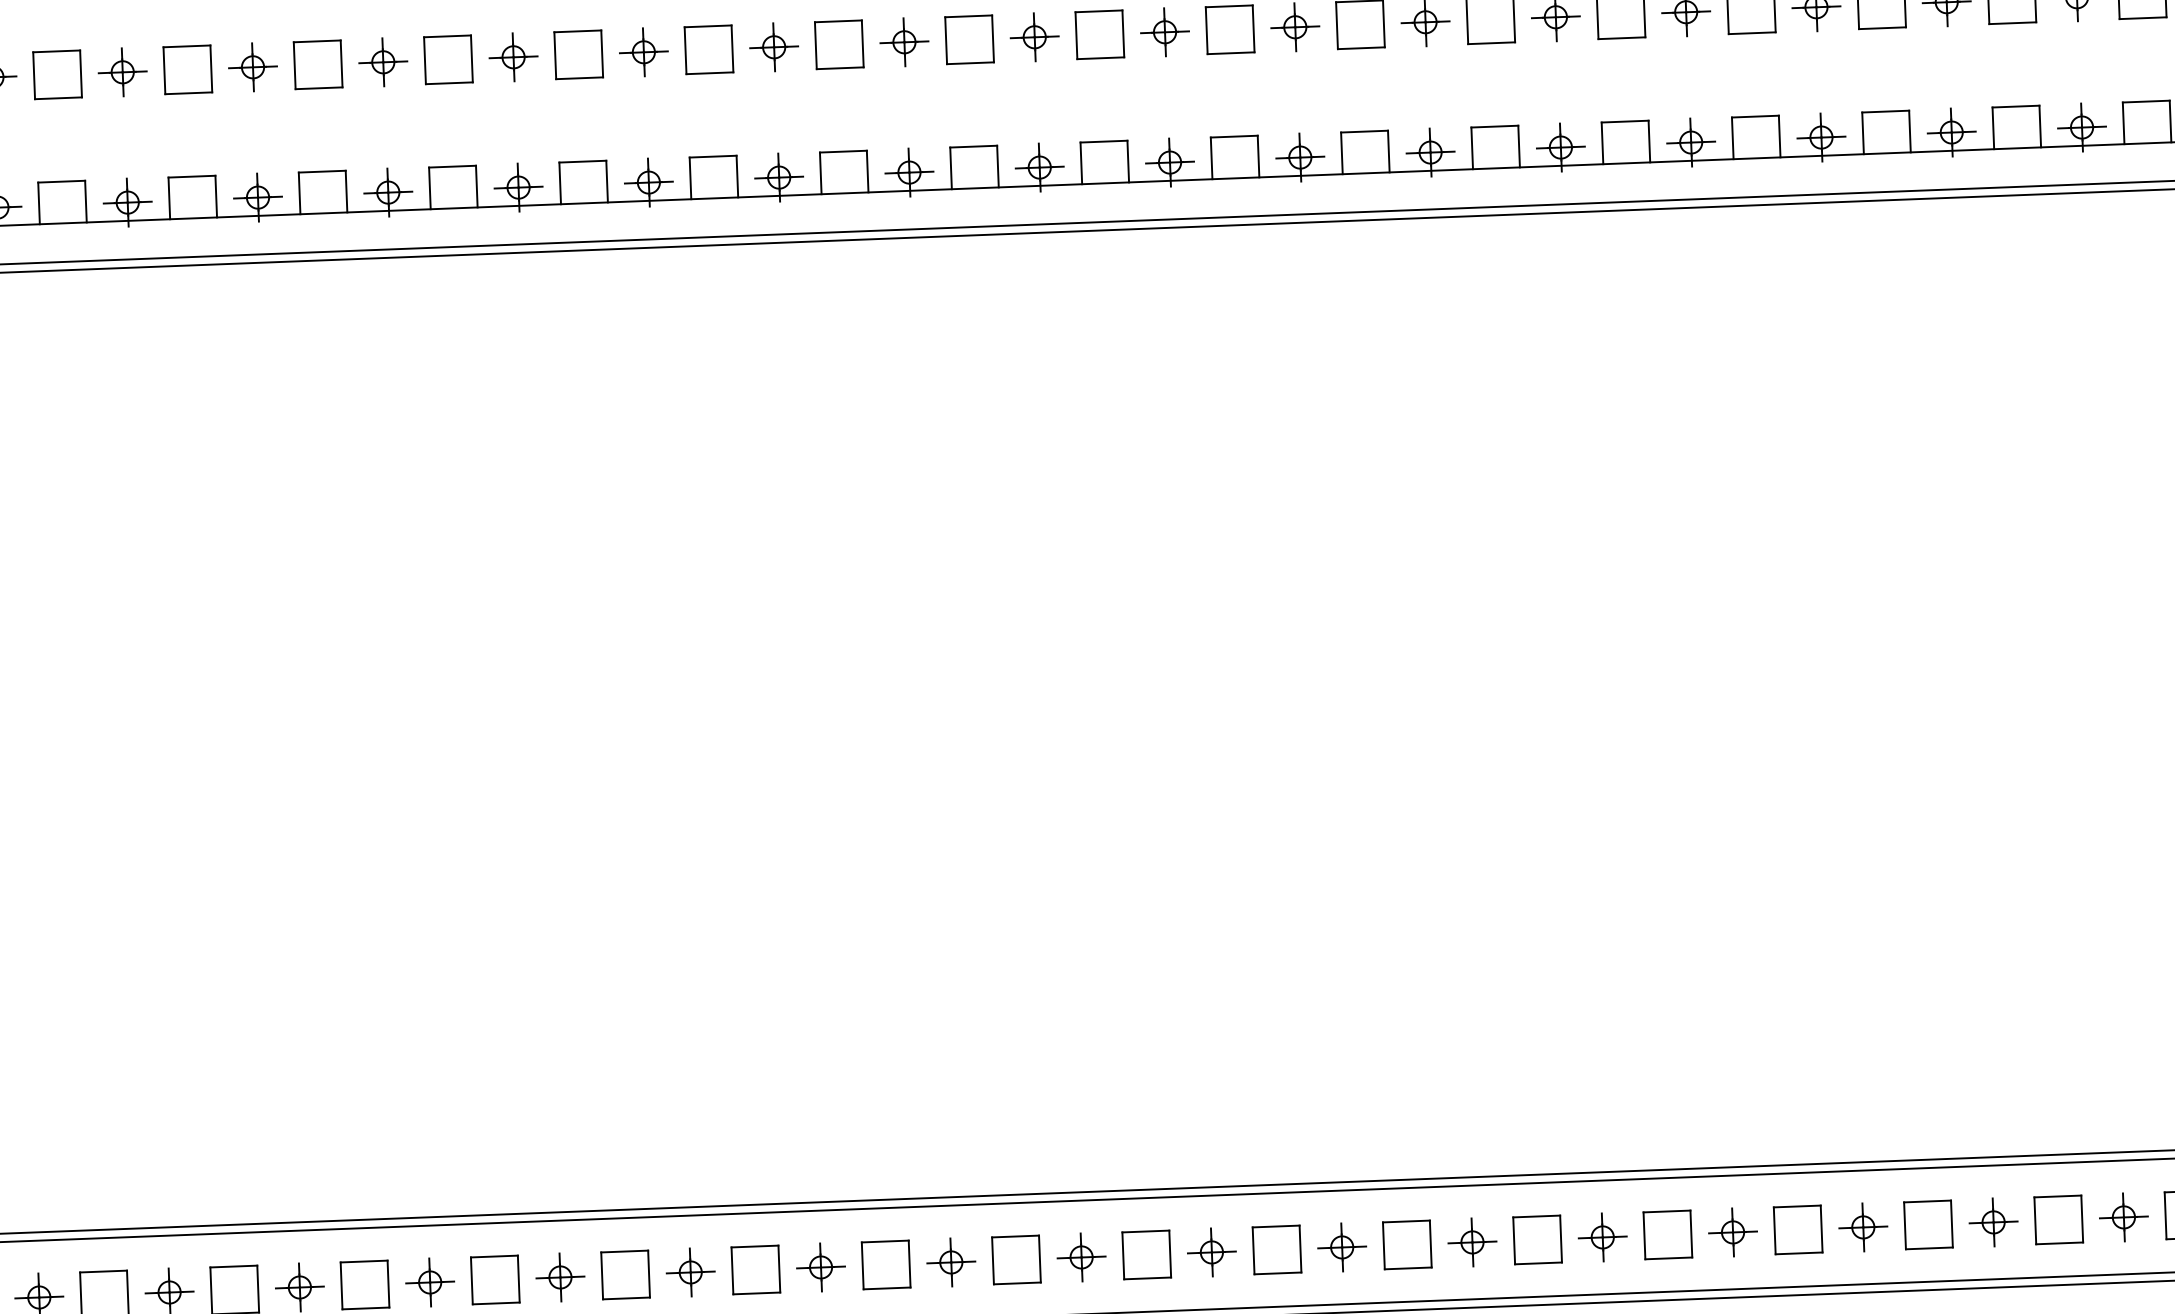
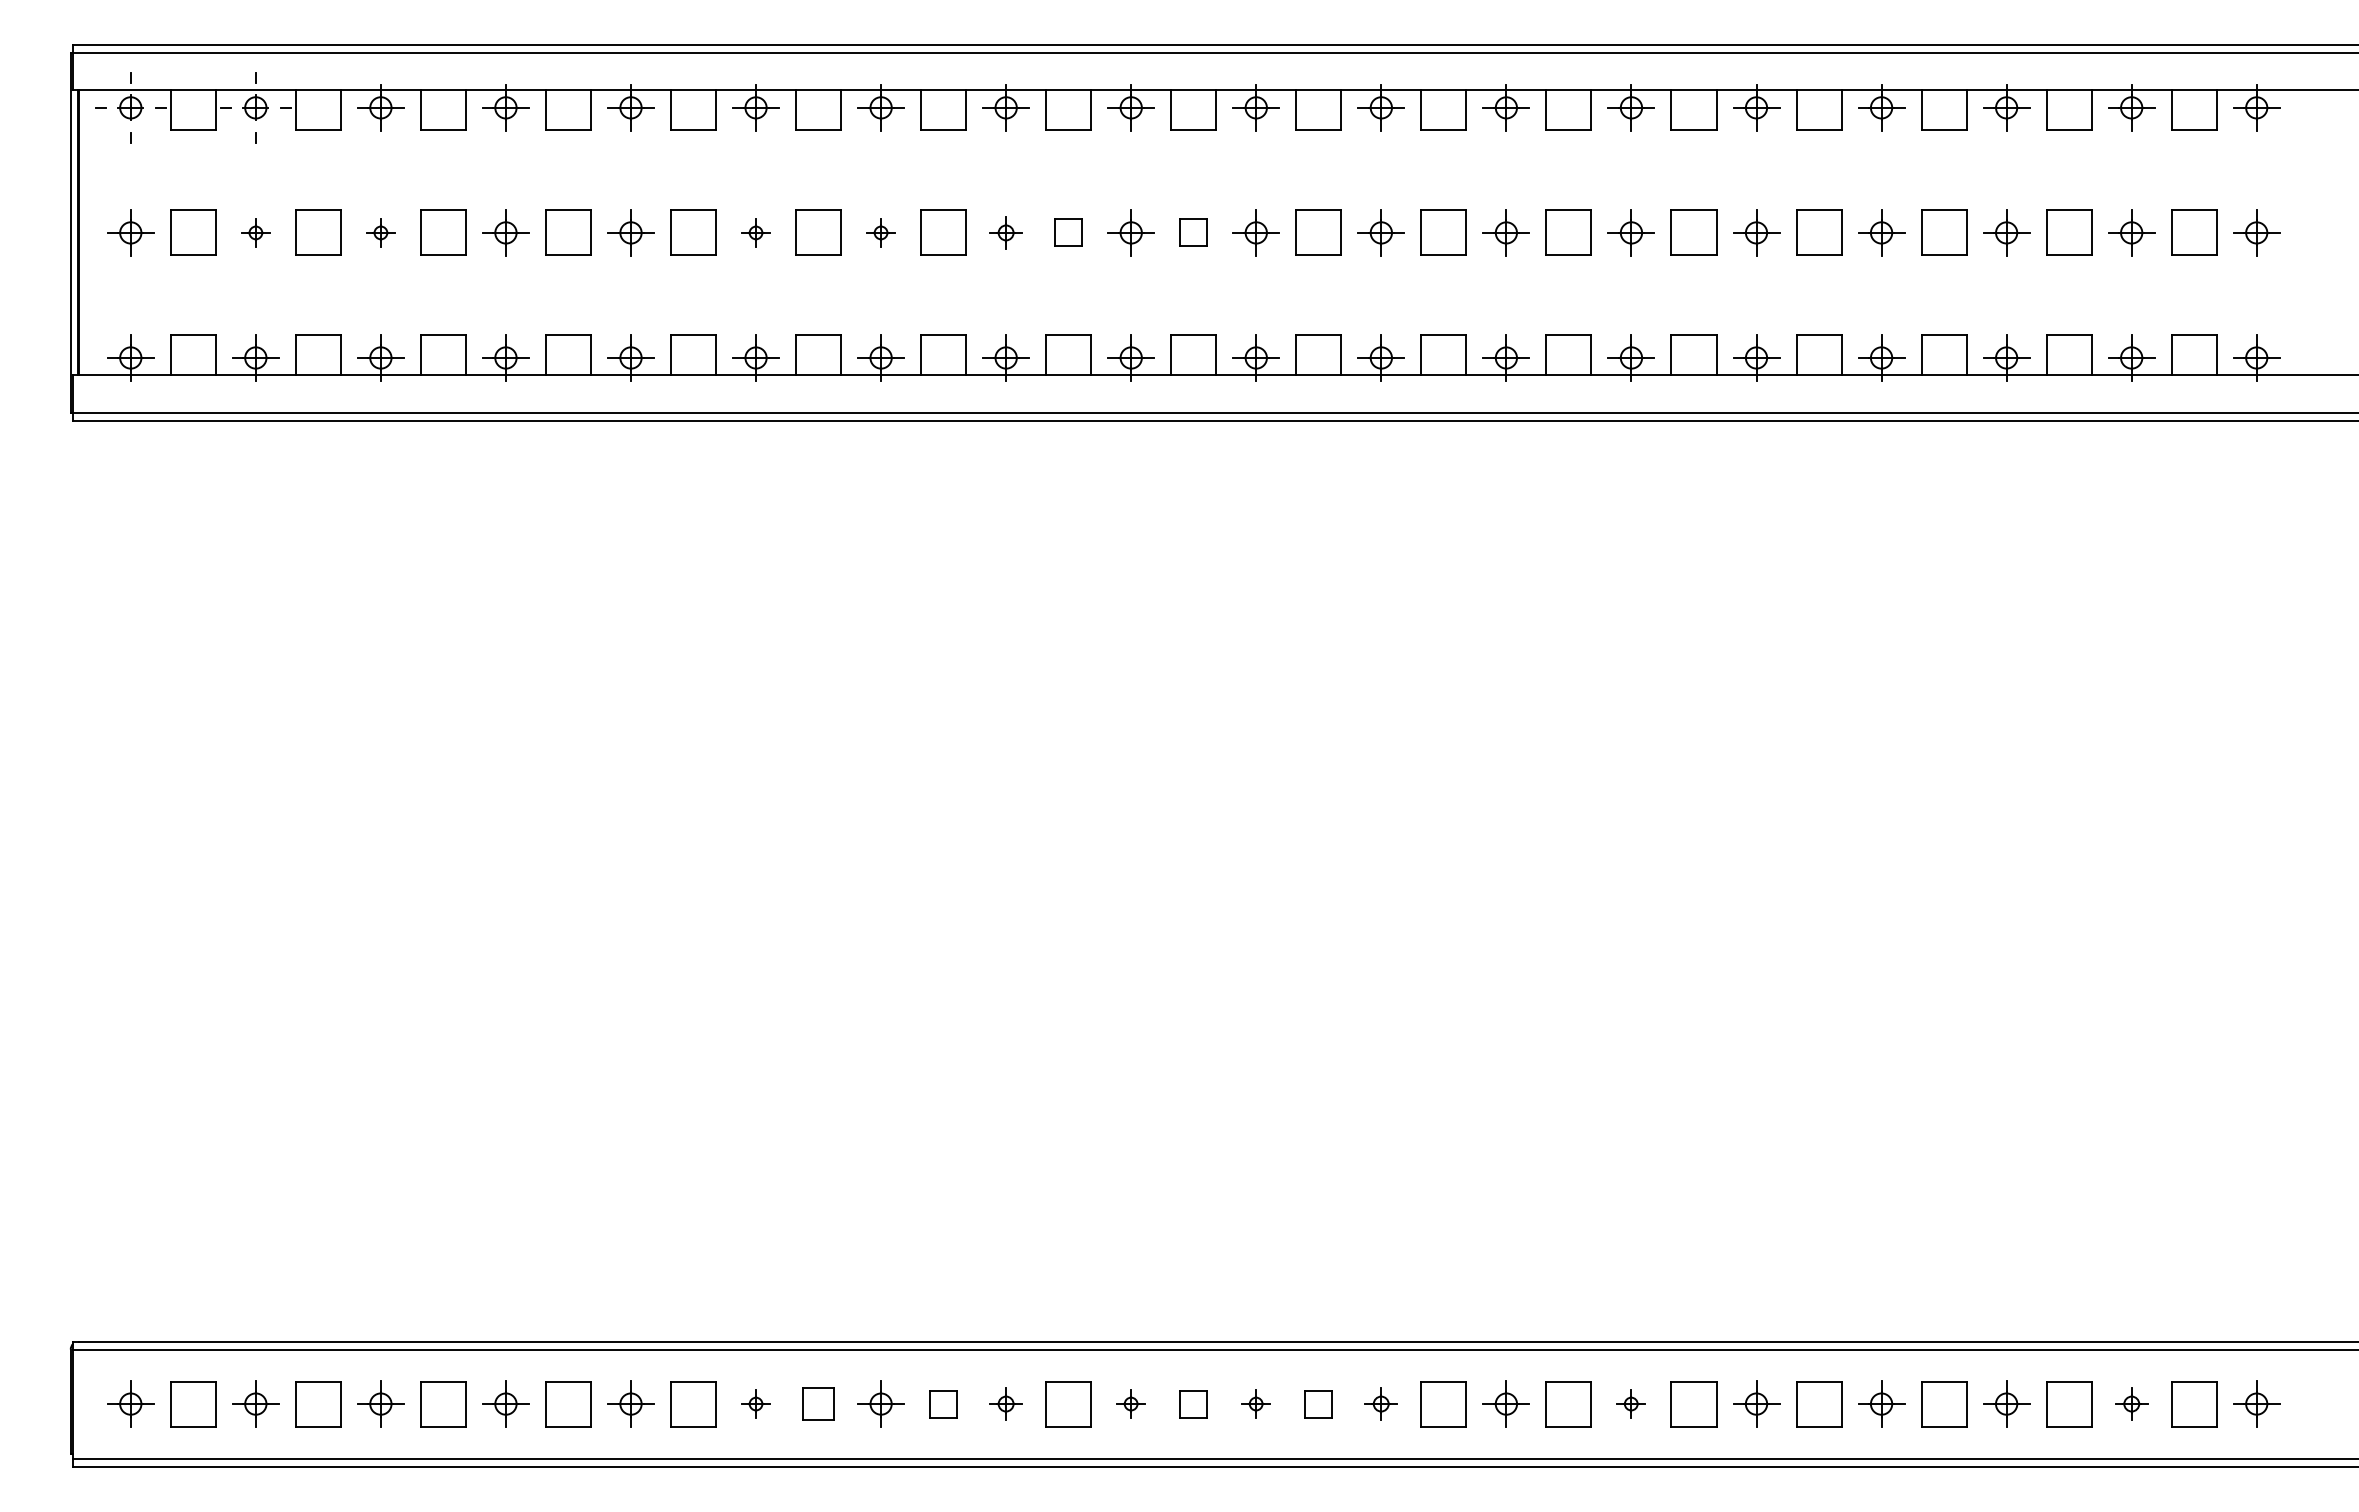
part: (1099, 34) -> (1193, 232), size x0.6
part: (969, 39) -> (1068, 232), size x0.6
part: (903, 41) -> (1005, 232), size x0.7
part: (773, 46) -> (880, 232), size x0.6
part: (643, 51) -> (755, 232), size x0.6
part: (252, 66) -> (380, 232), size x0.6
part: (122, 71) -> (255, 232), size x0.6
part: (2123, 1216) -> (2131, 1403), size x0.7
part: (1601, 1236) -> (1630, 1403), size x0.6
part: (1341, 1246) -> (1380, 1403), size x0.7
part: (1276, 1250) -> (1318, 1404), size x0.6
part: (1211, 1251) -> (1255, 1403), size x0.6
part: (1146, 1255) -> (1193, 1404), size x0.6
part: (1080, 1256) -> (1130, 1403), size x0.6
part: (950, 1261) -> (1005, 1403), size x0.7
part: (886, 1265) -> (943, 1404), size x0.6
part: (755, 1270) -> (818, 1404), size x0.7
part: (690, 1271) -> (755, 1403), size x0.6

